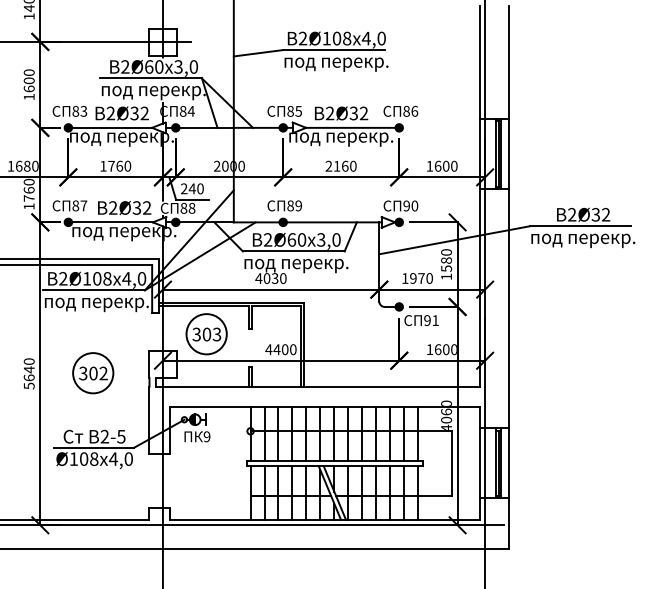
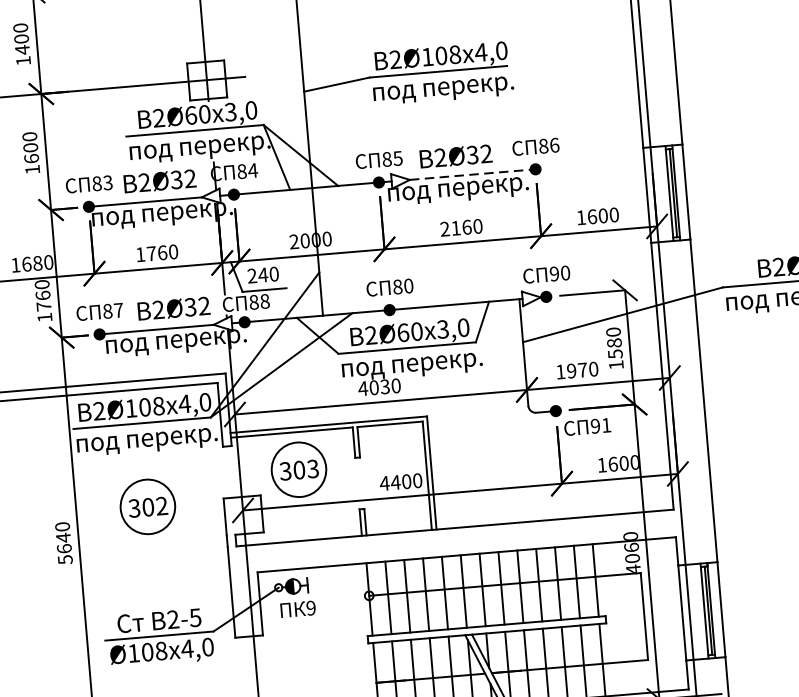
line: (352, 127) -> (472, 174), solid -> dashed
text: (298, 205) -> (408, 285), 89 -> 80
part: (93, 373) -> (148, 507), moved

